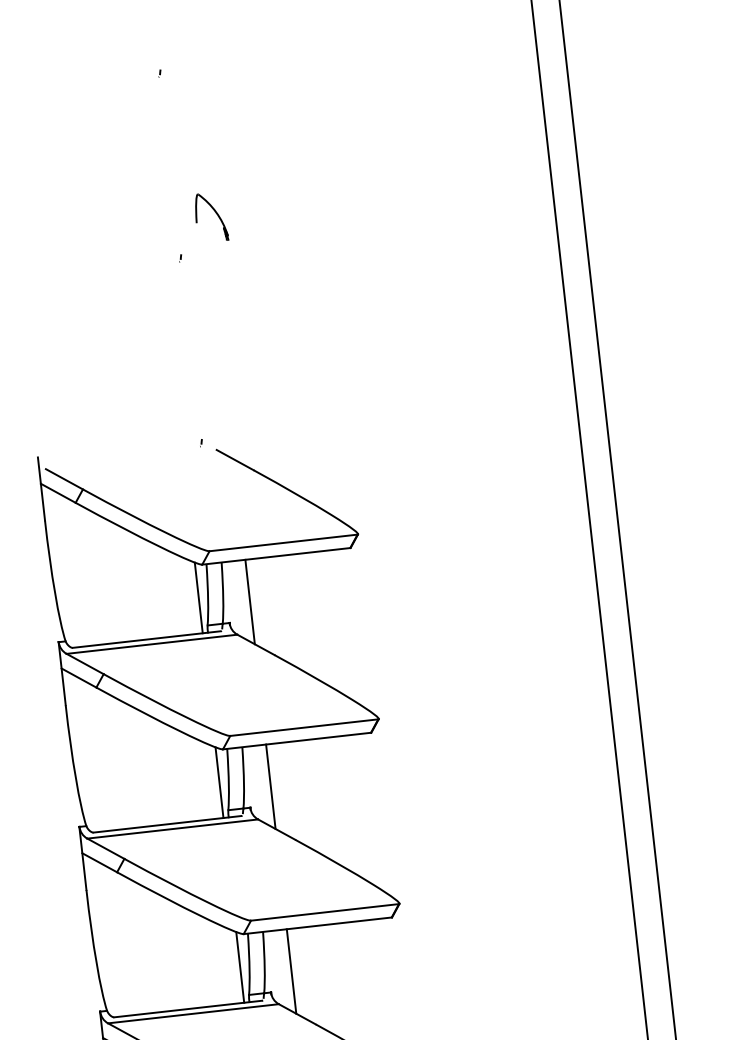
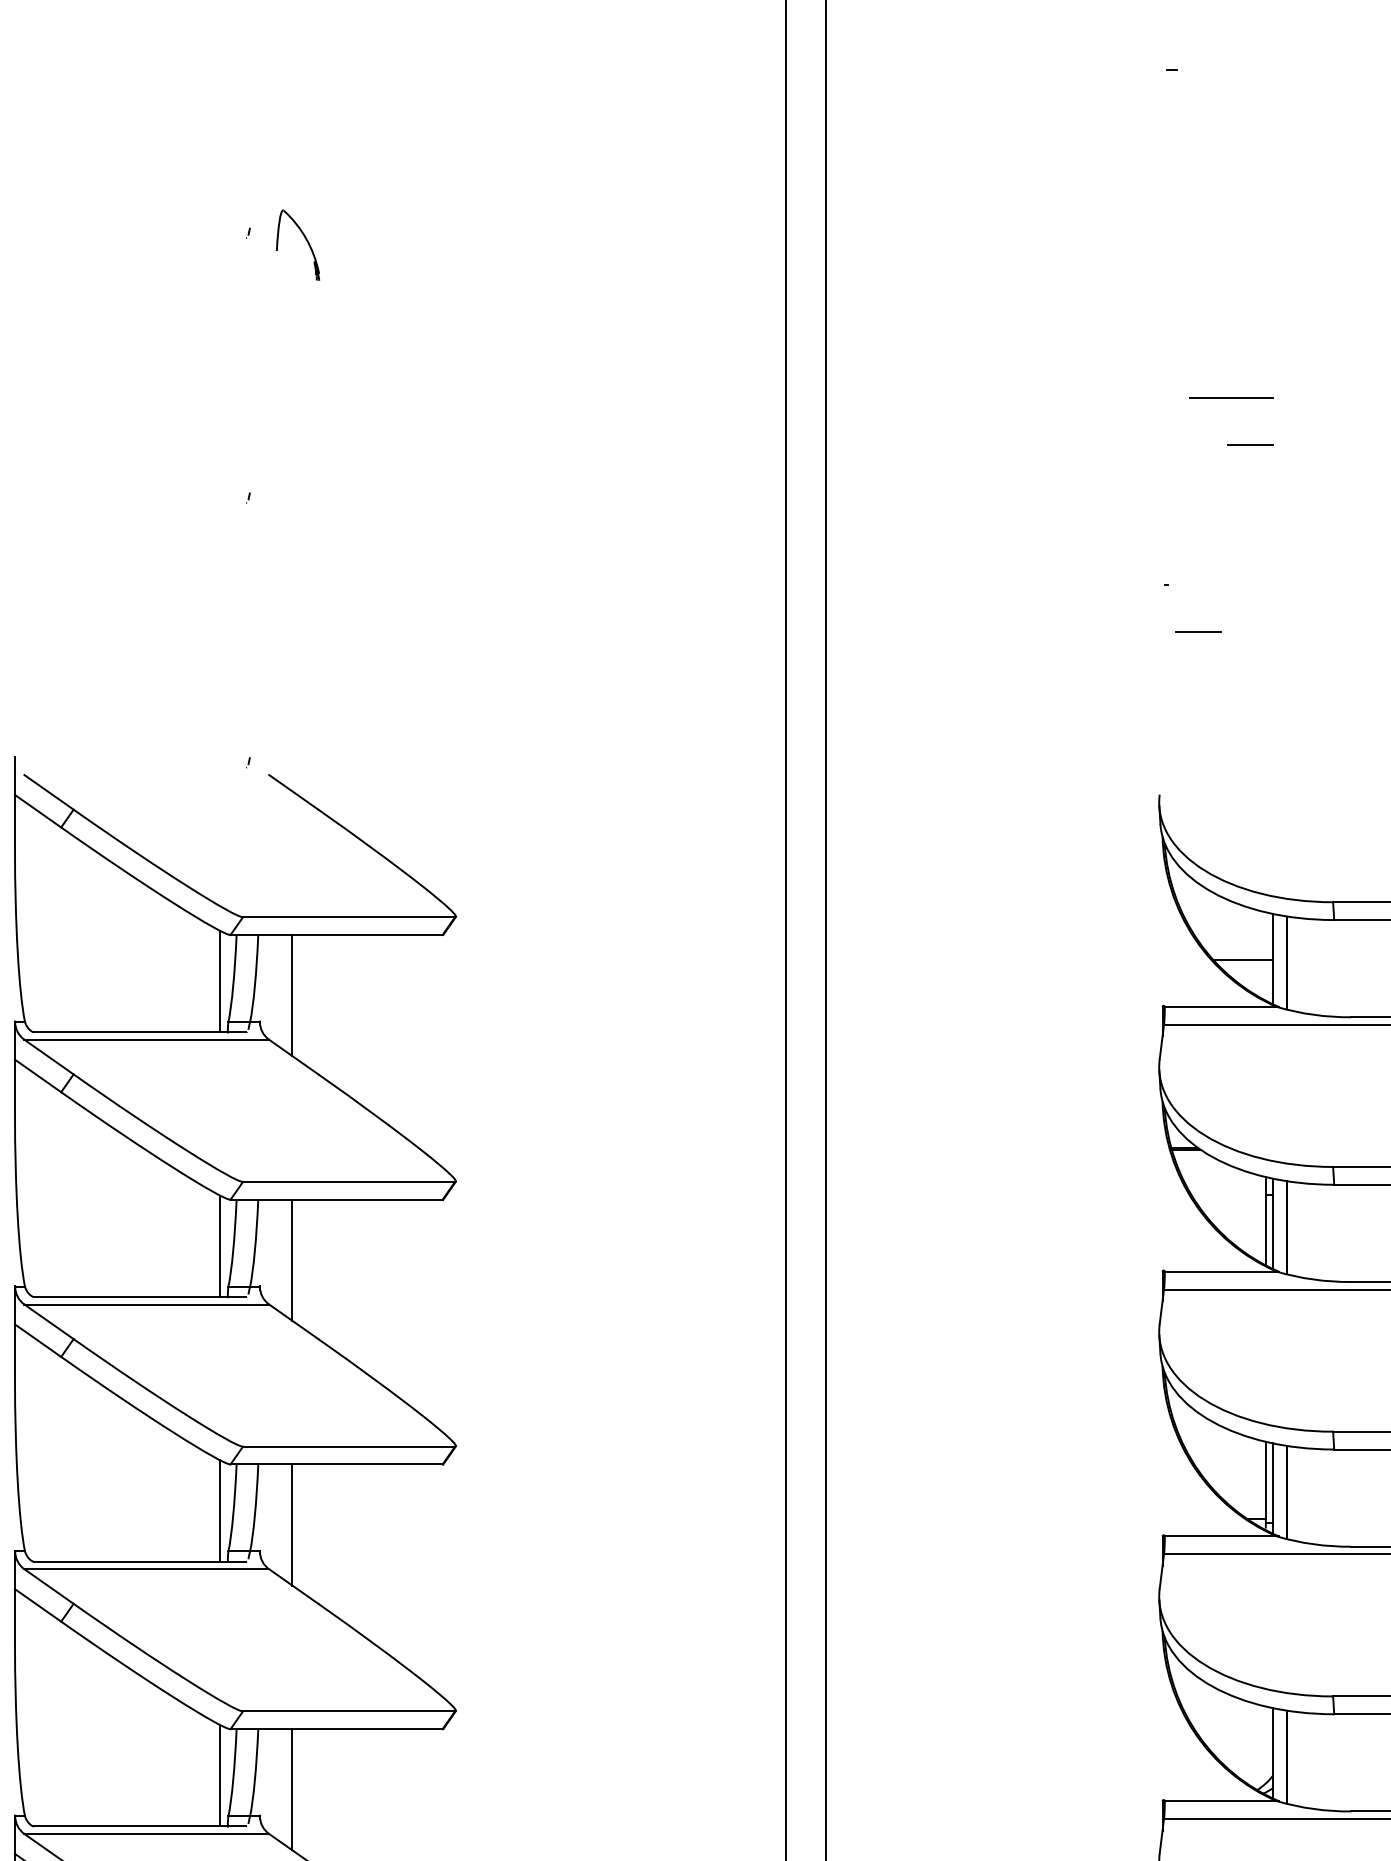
part: (216, 214) -> (306, 241), moved

